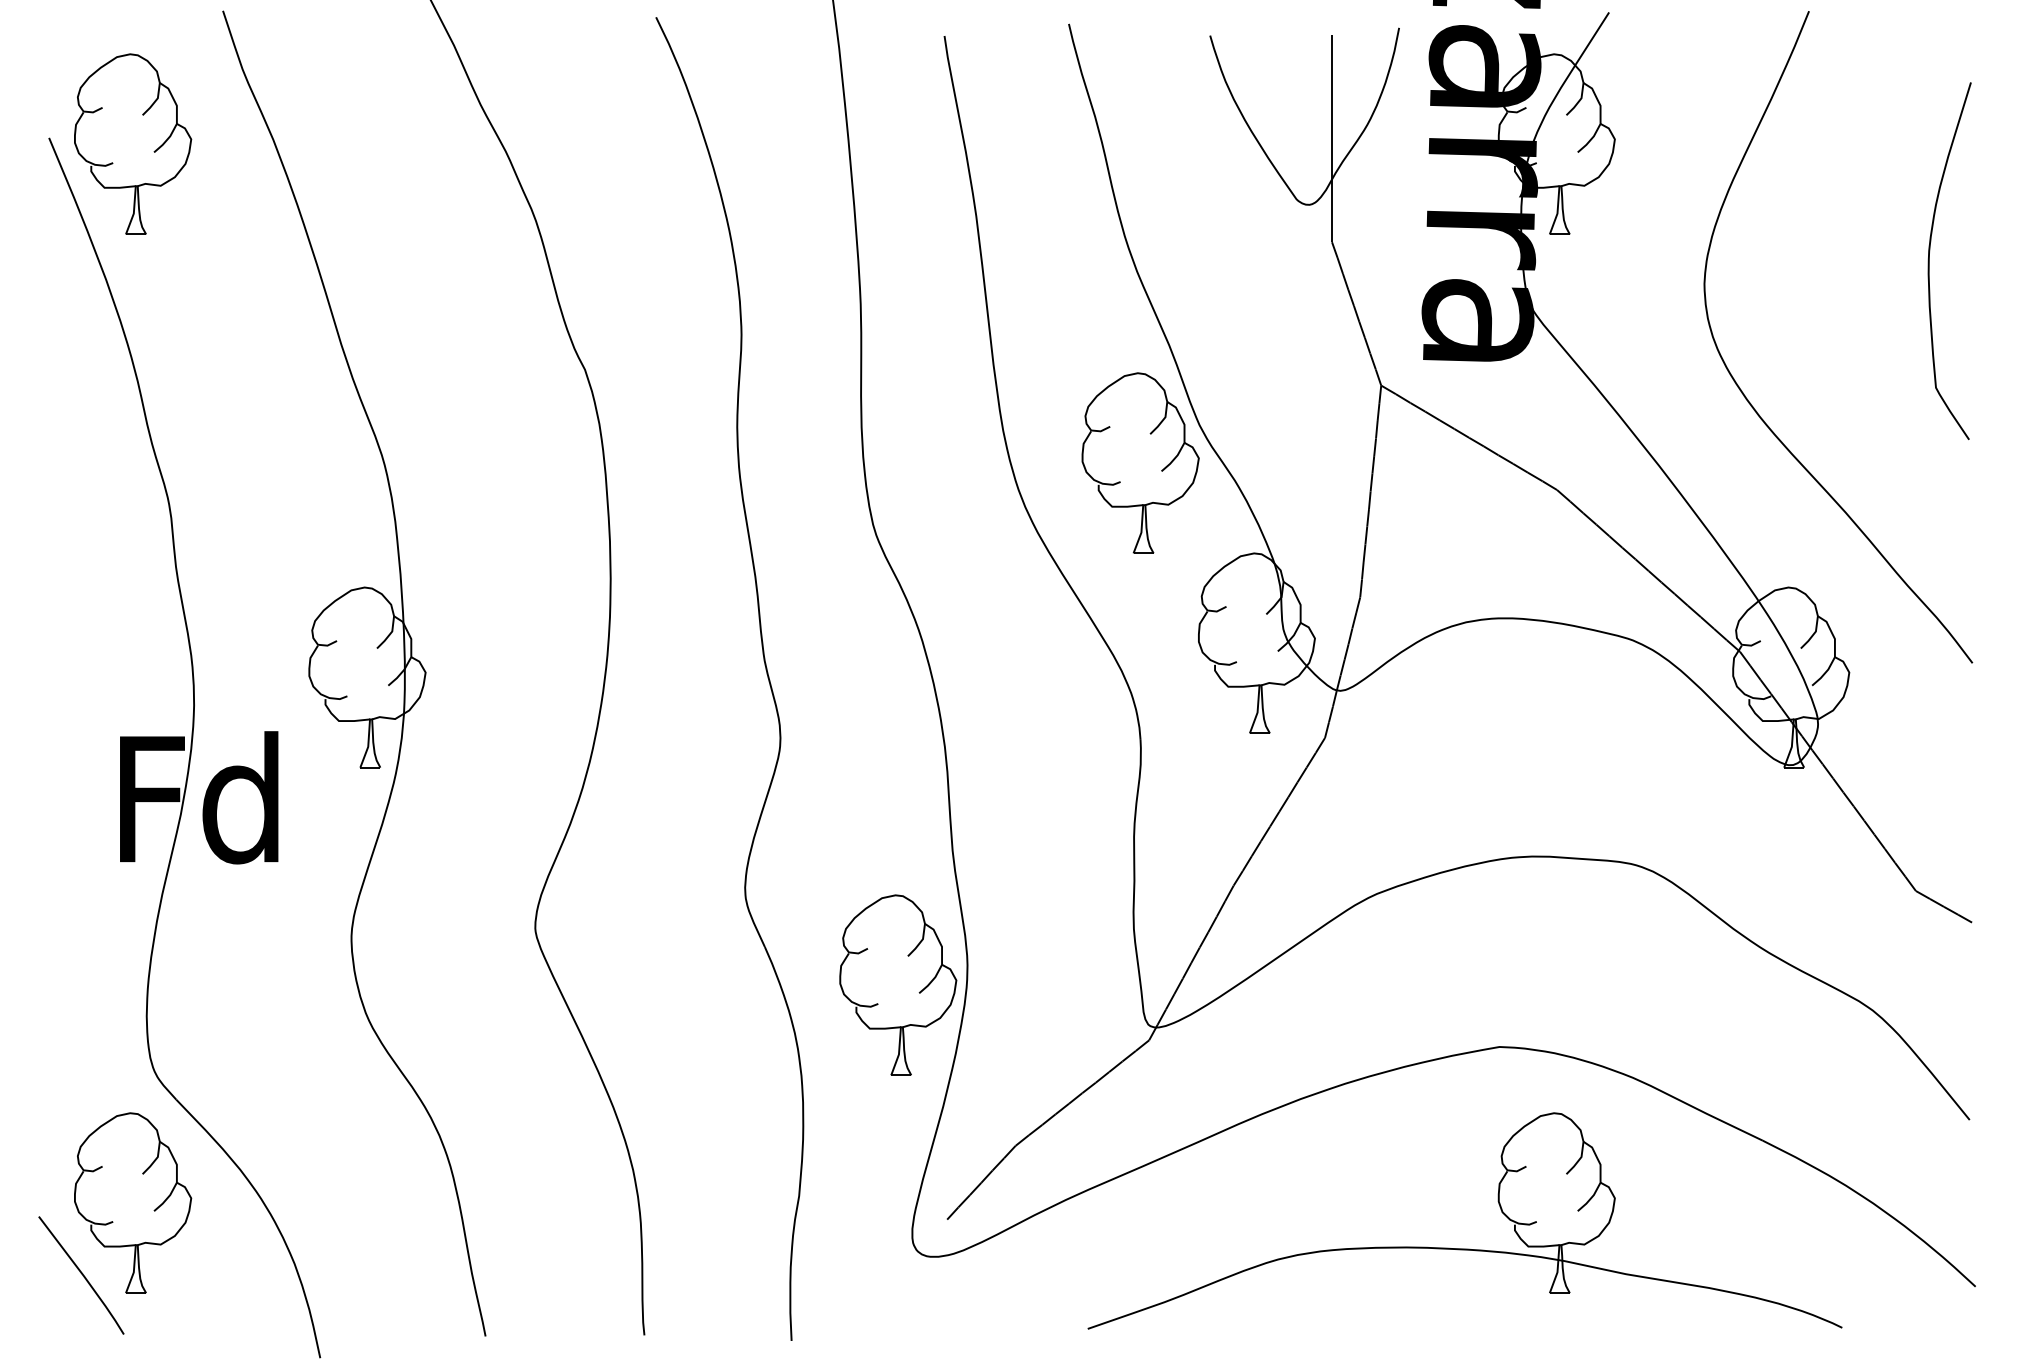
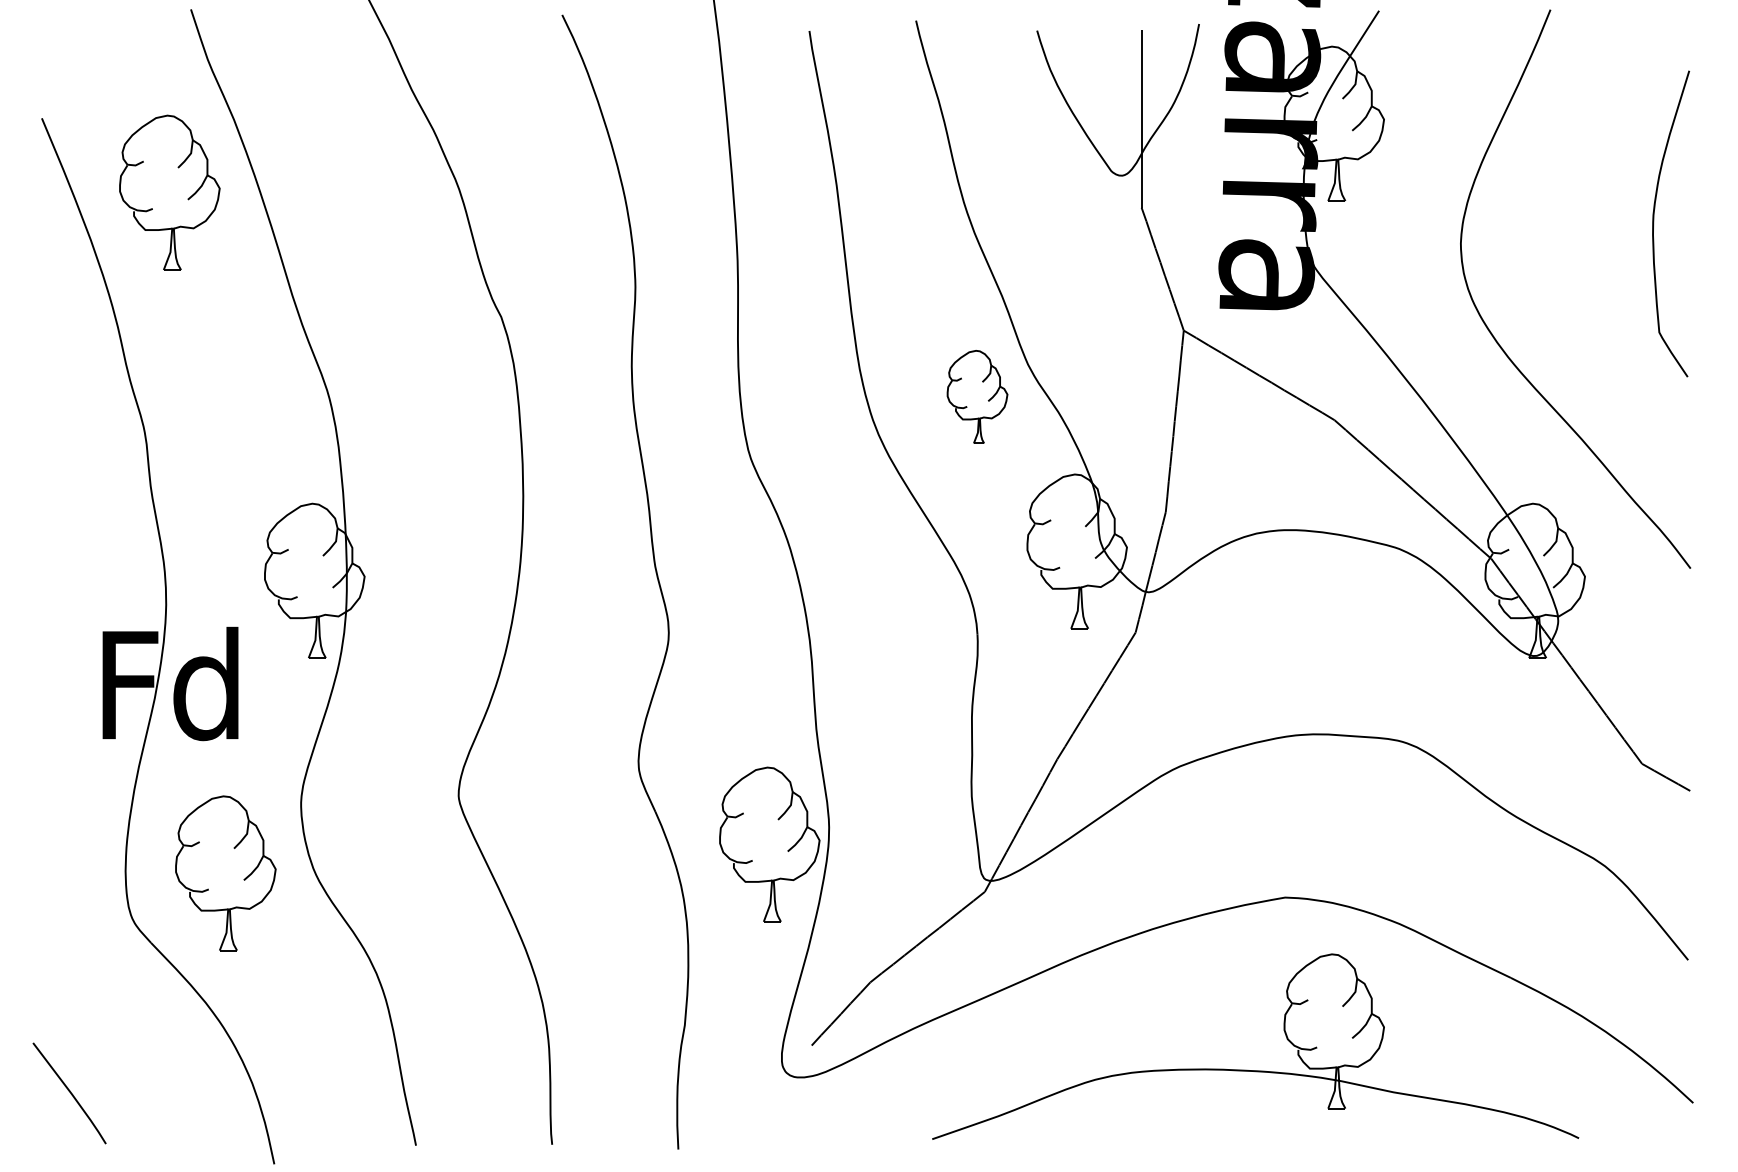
part: (132, 143) -> (169, 192), moved
part: (1140, 462) -> (977, 396), size x0.6
part: (132, 1203) -> (225, 873), moved

